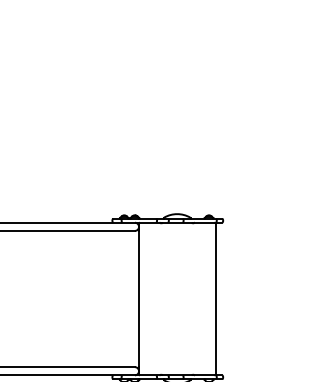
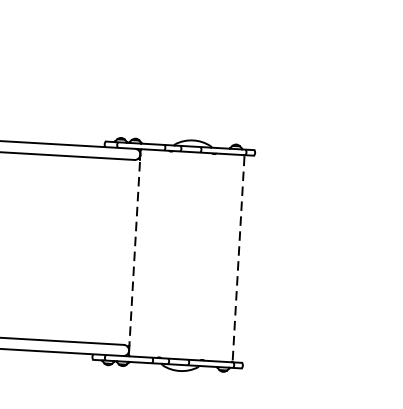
line: (139, 298) -> (135, 252), solid -> dashed
line: (215, 299) -> (238, 259), solid -> dashed

